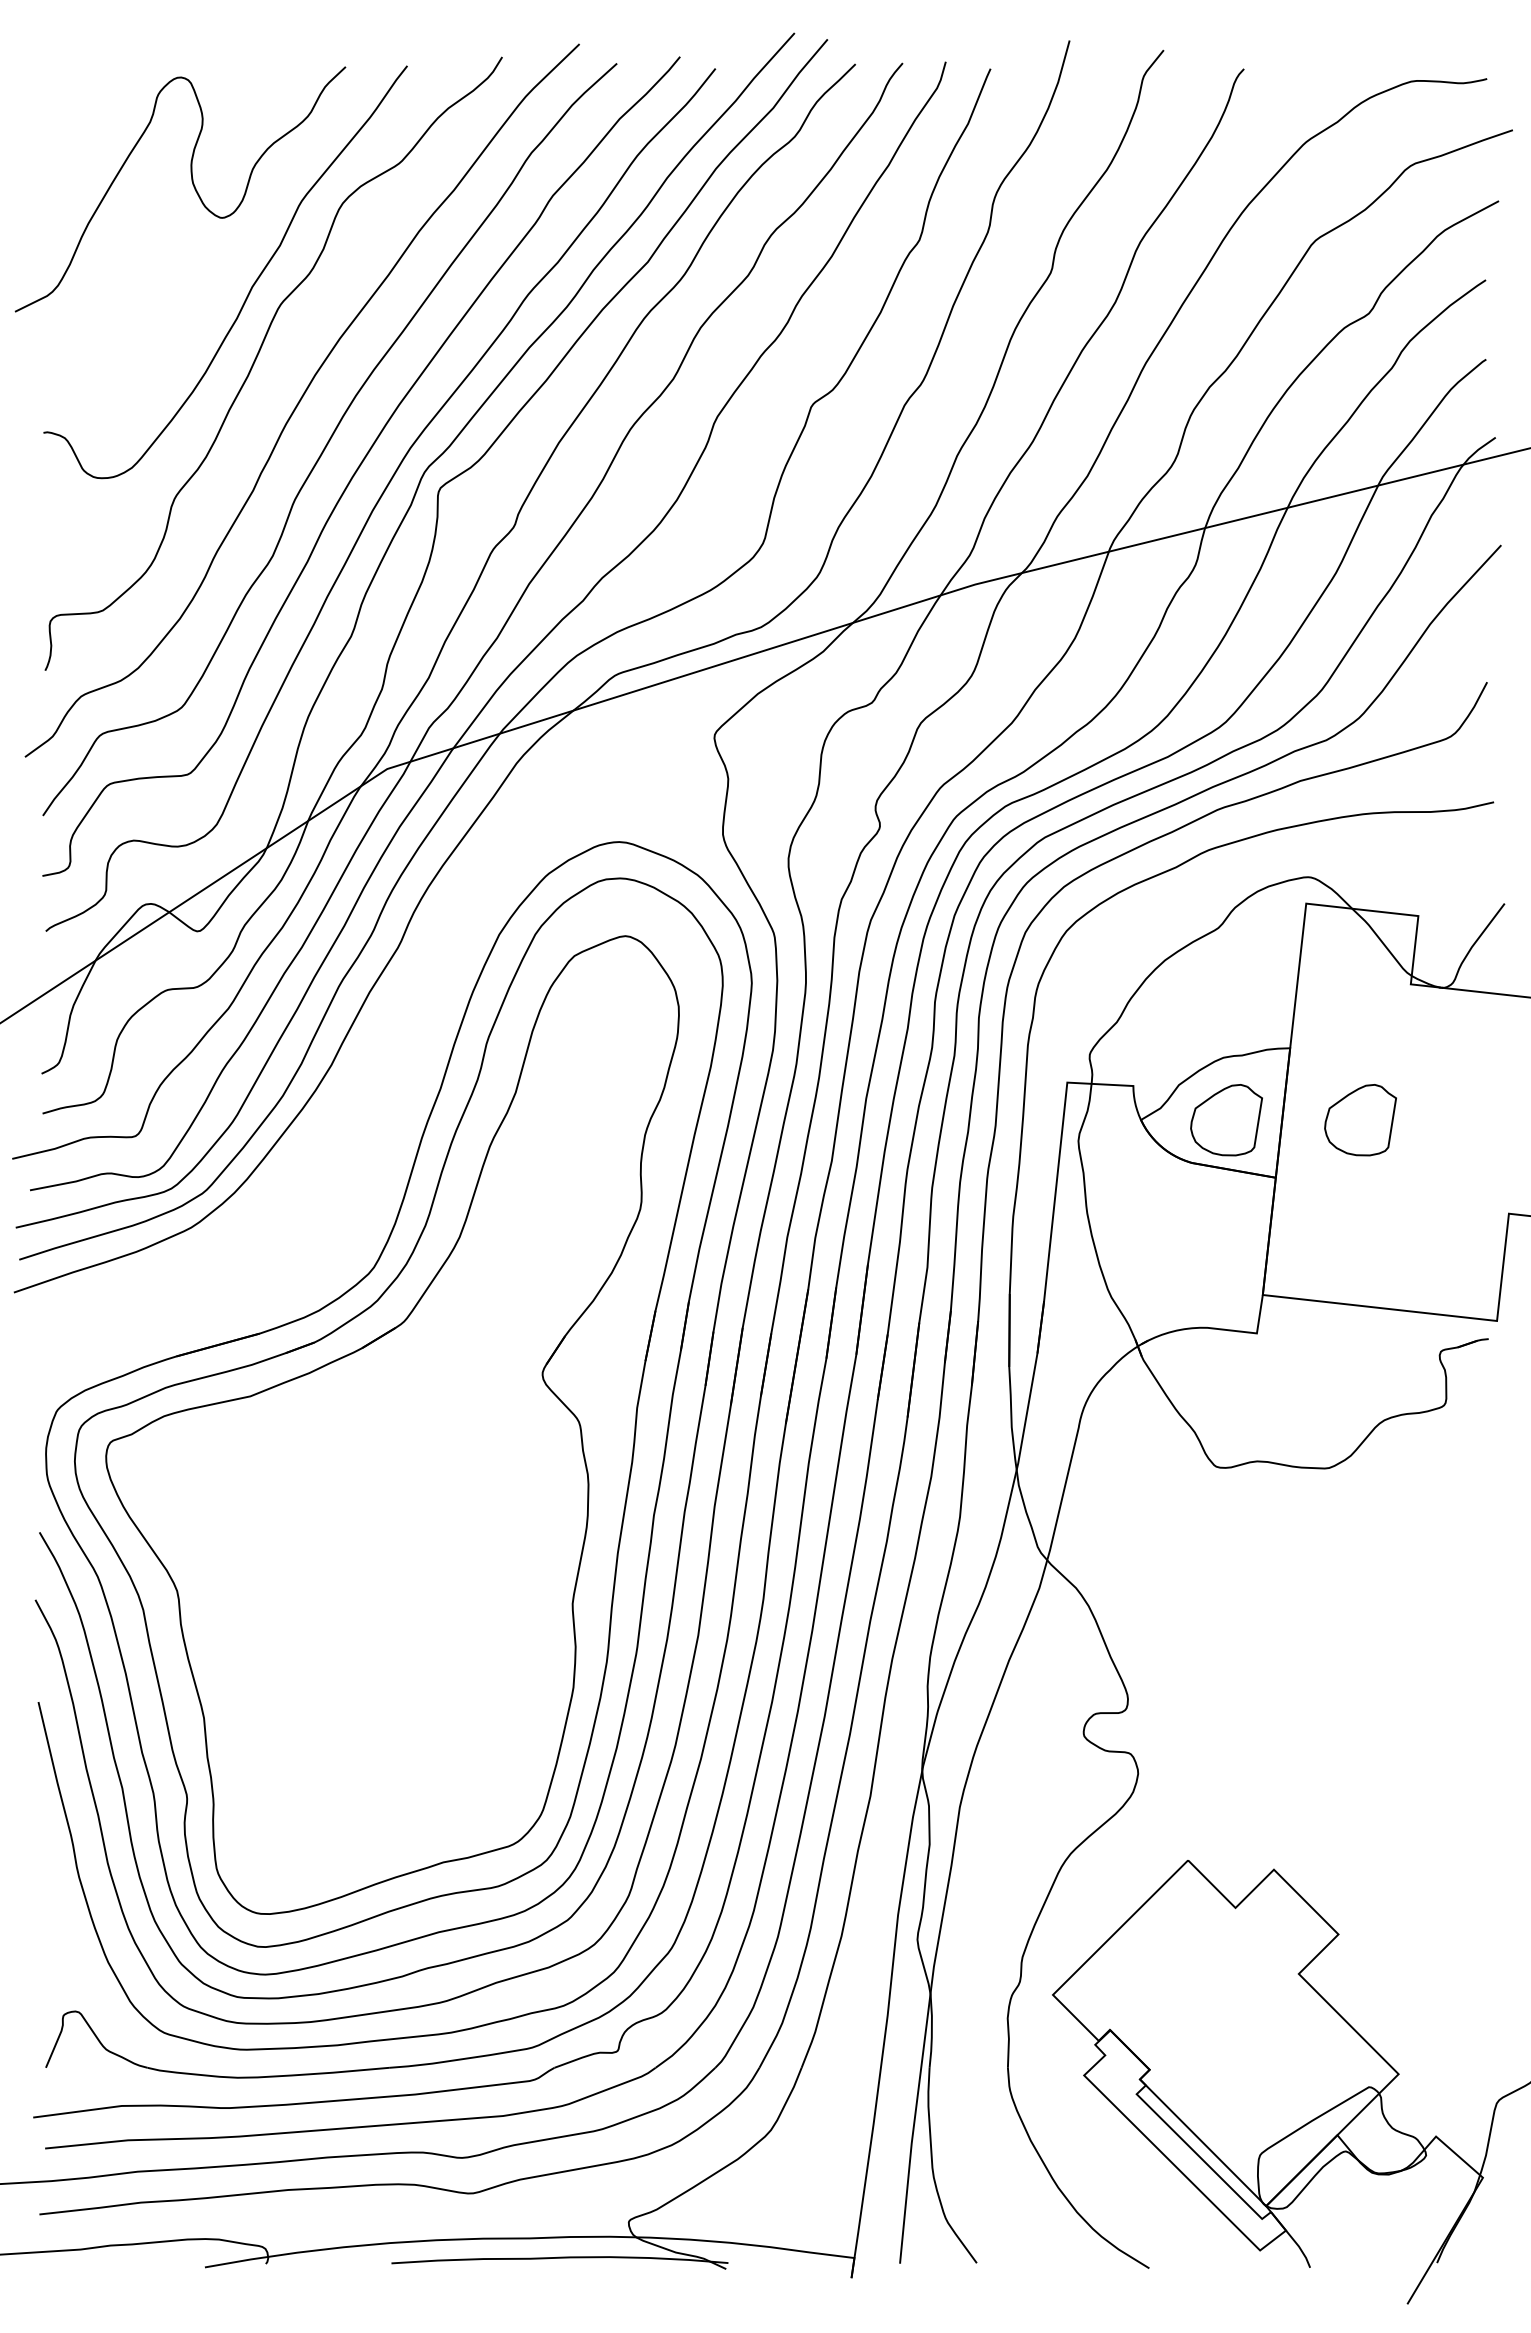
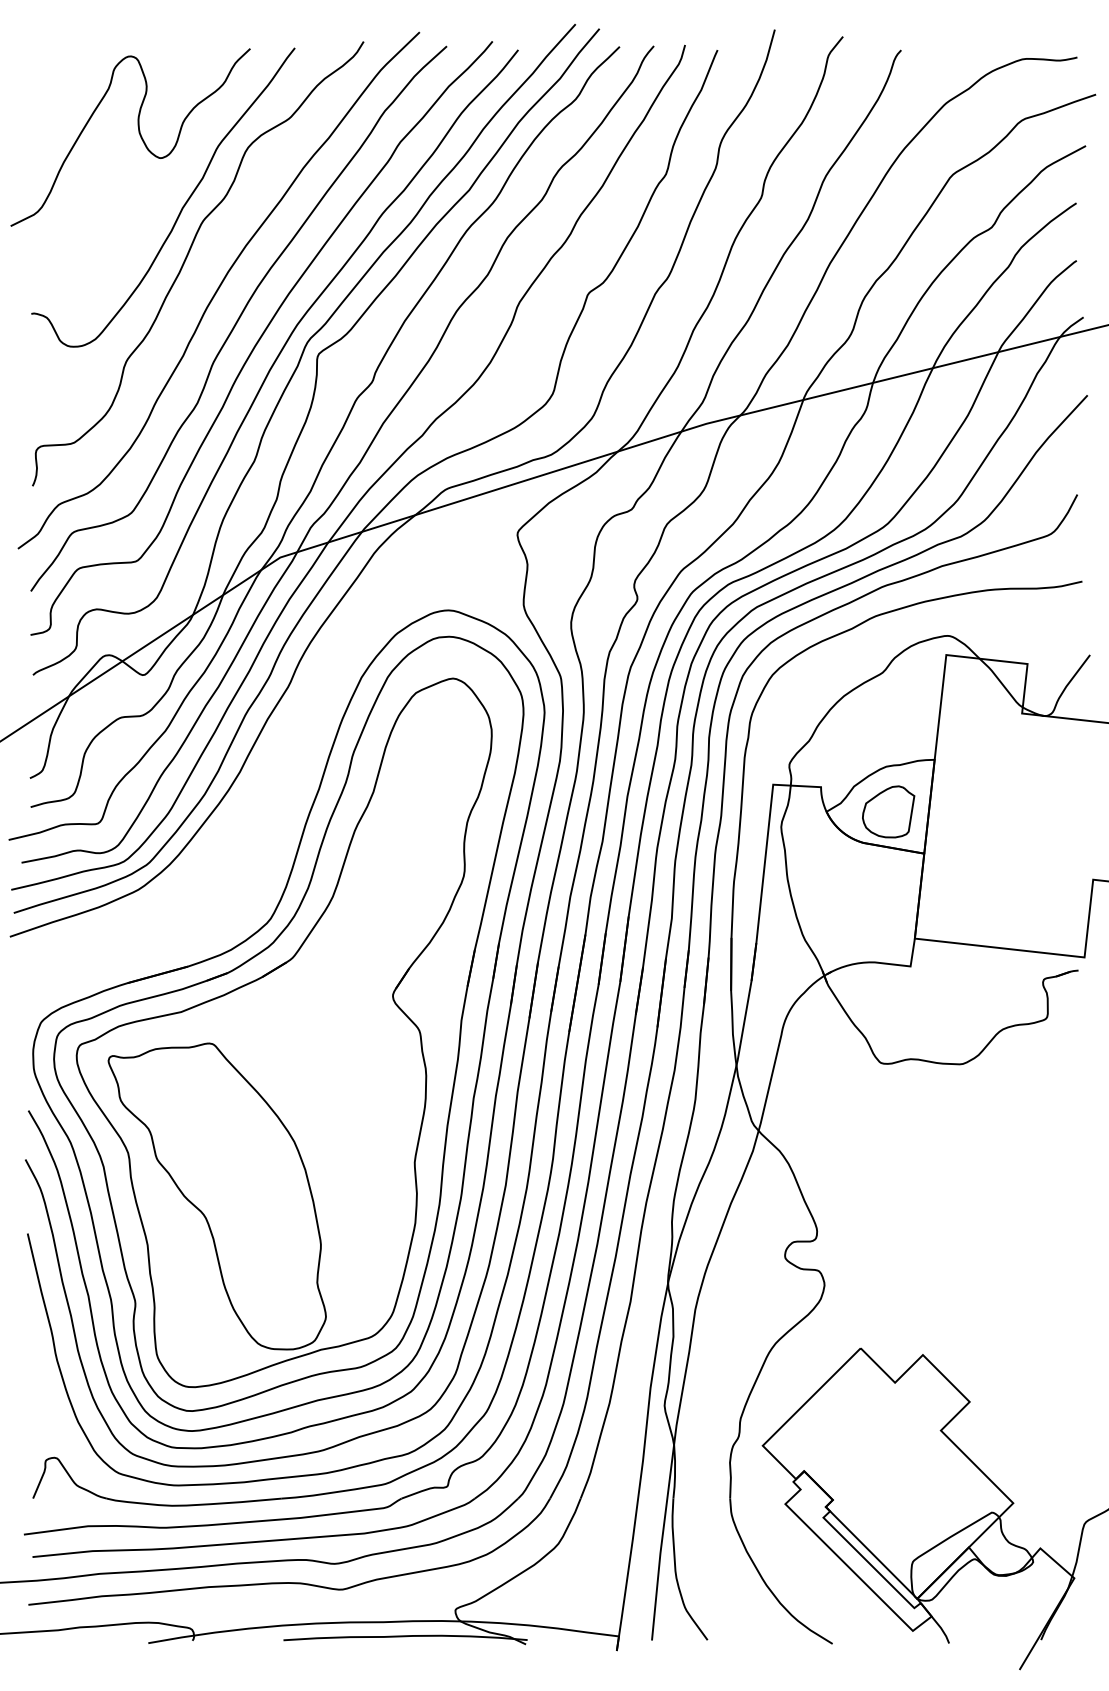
part: (1360, 1120) -> (985, 812), removed
part: (299, 1650) -> (216, 1196), added

